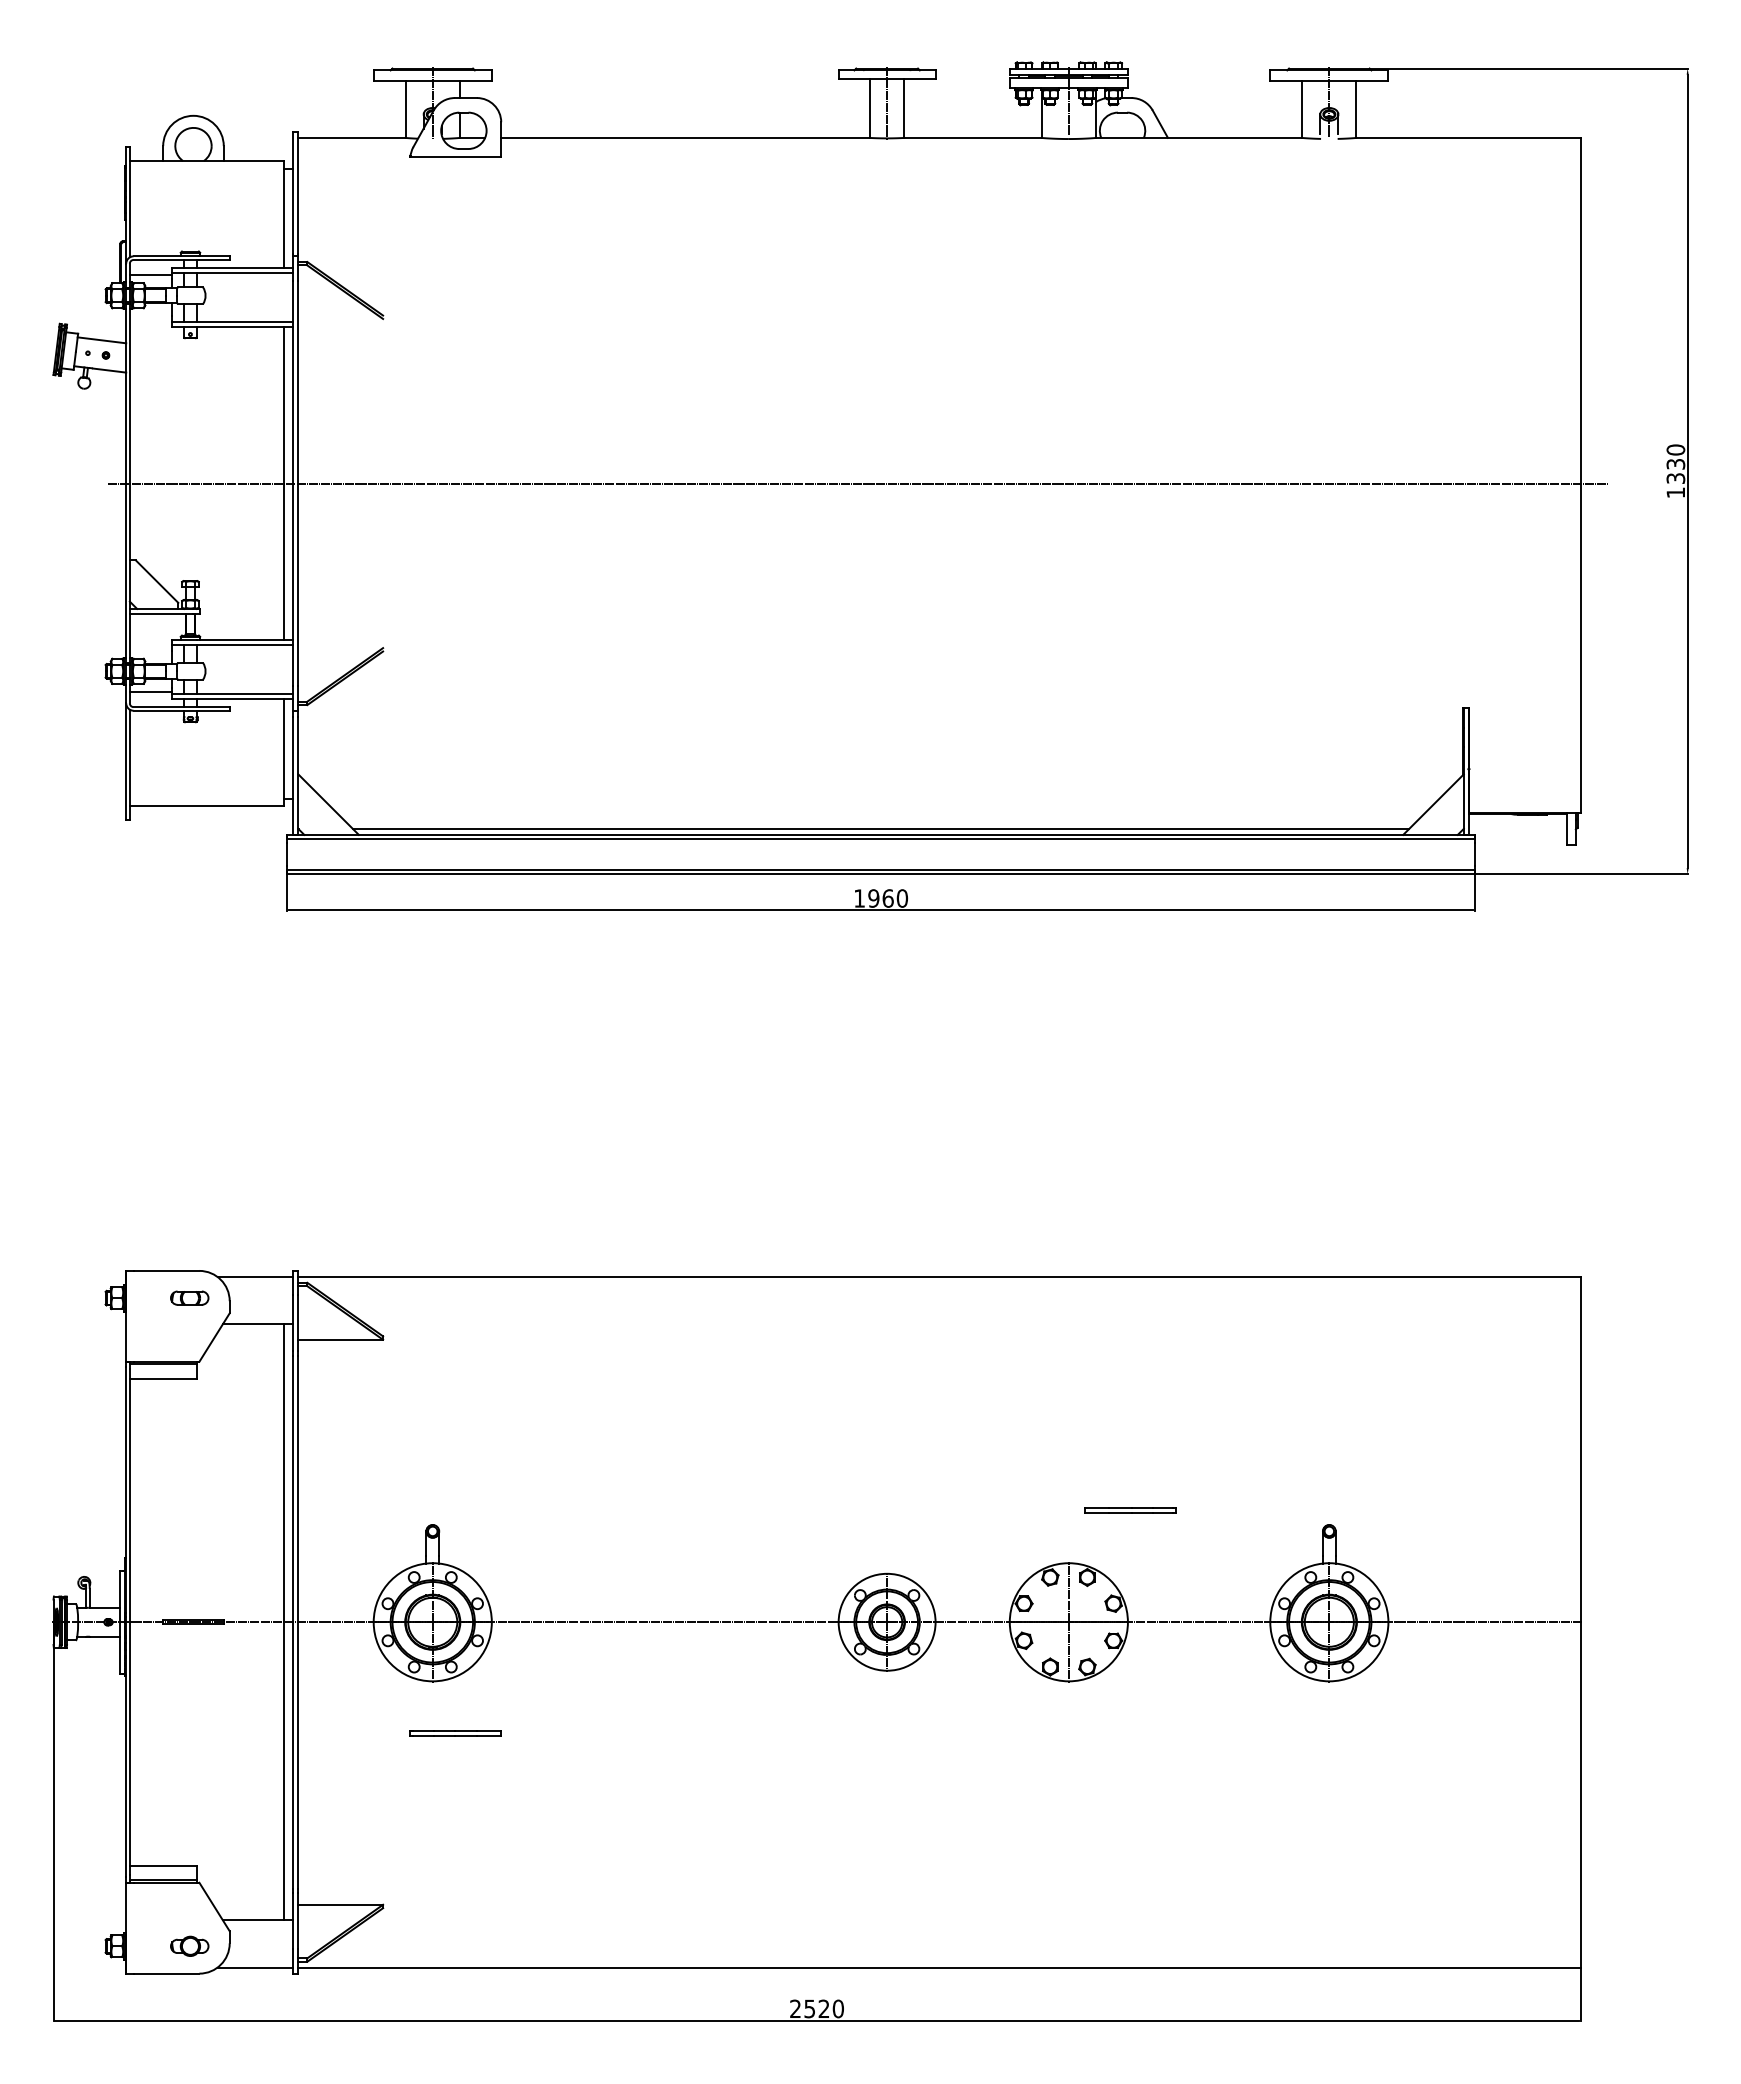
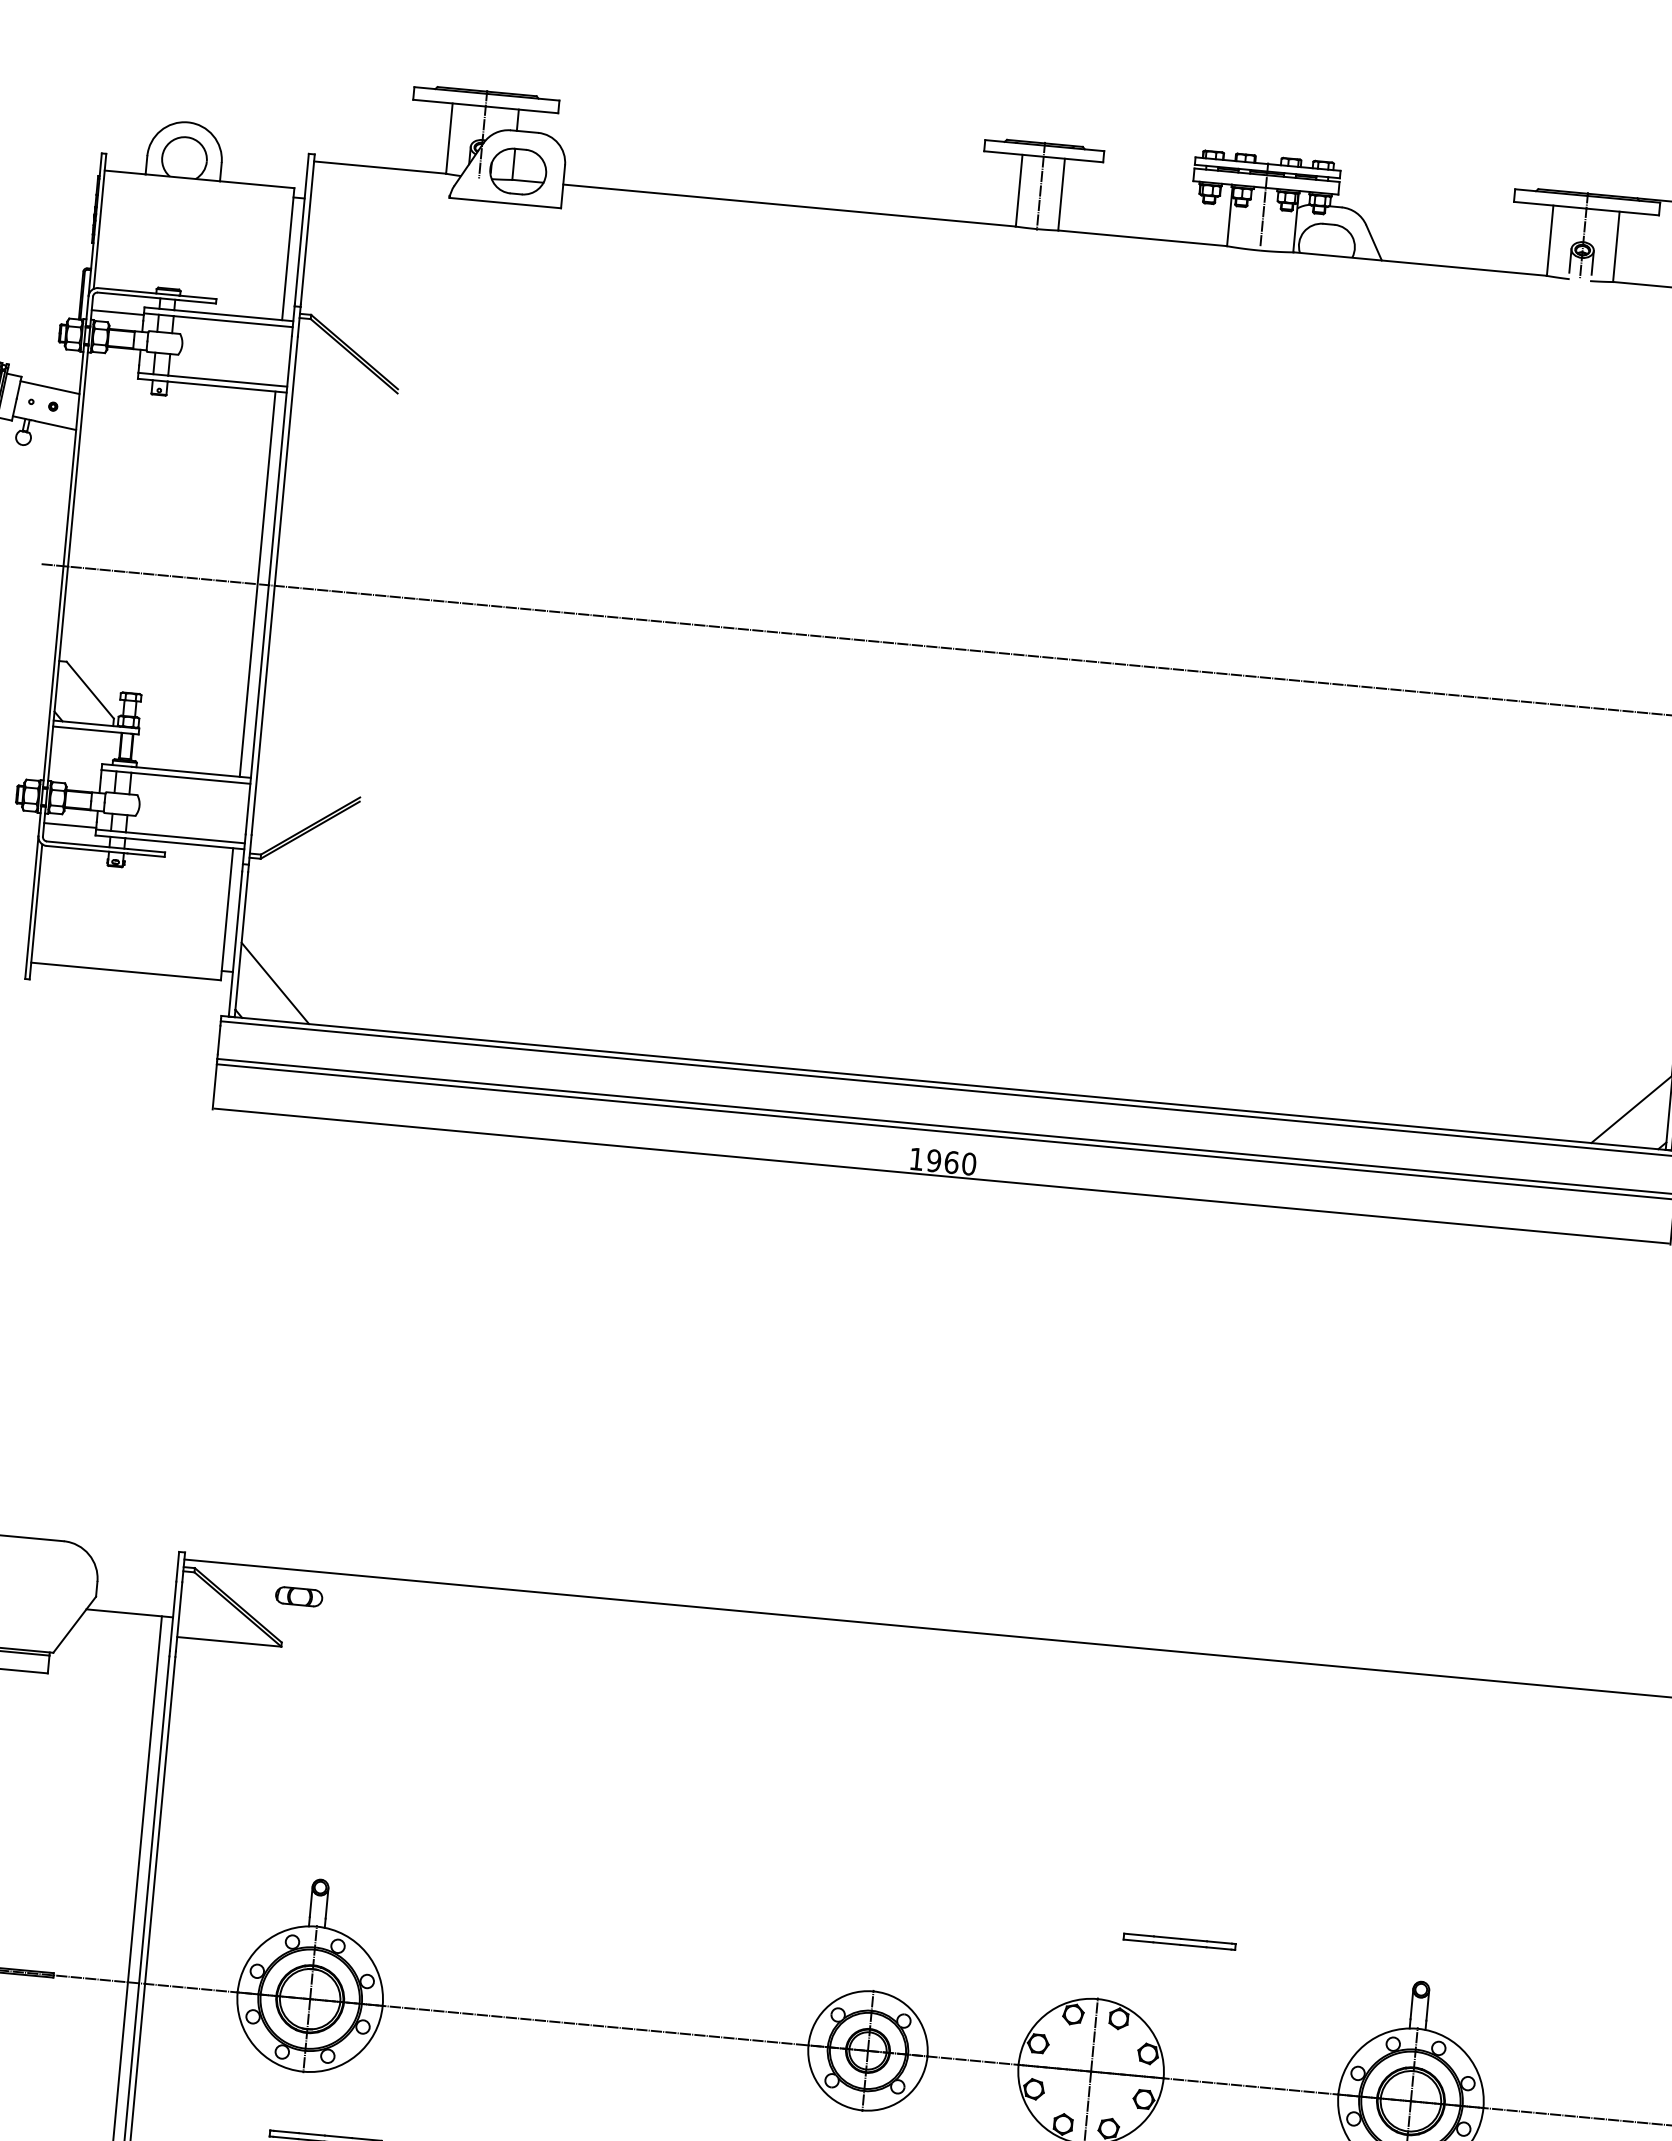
line: (880, 829) -> (950, 1076), removed
line: (255, 1276) -> (131, 1554), removed
part: (189, 1297) -> (298, 1595), moved

